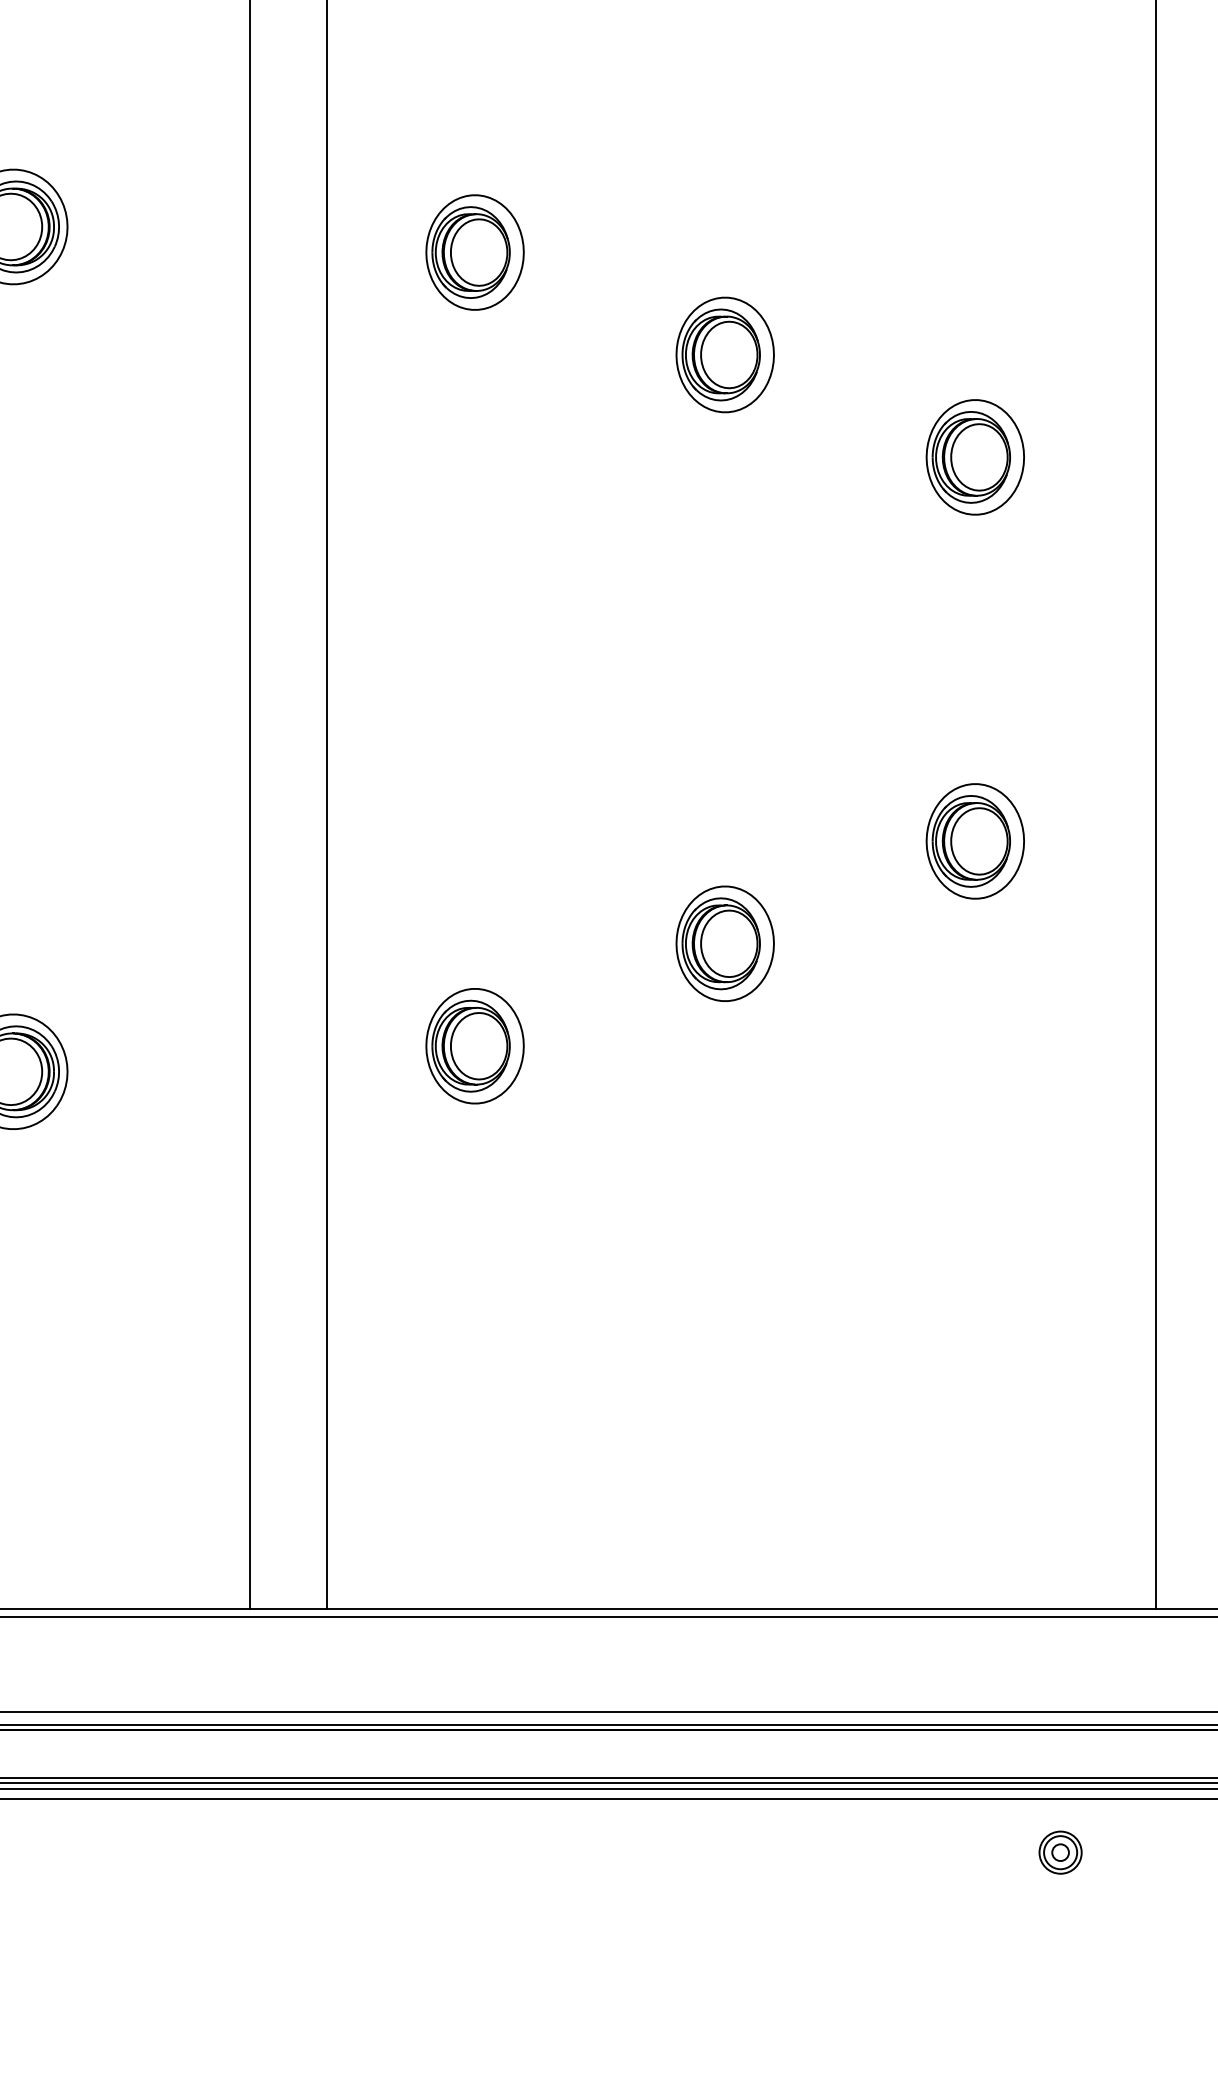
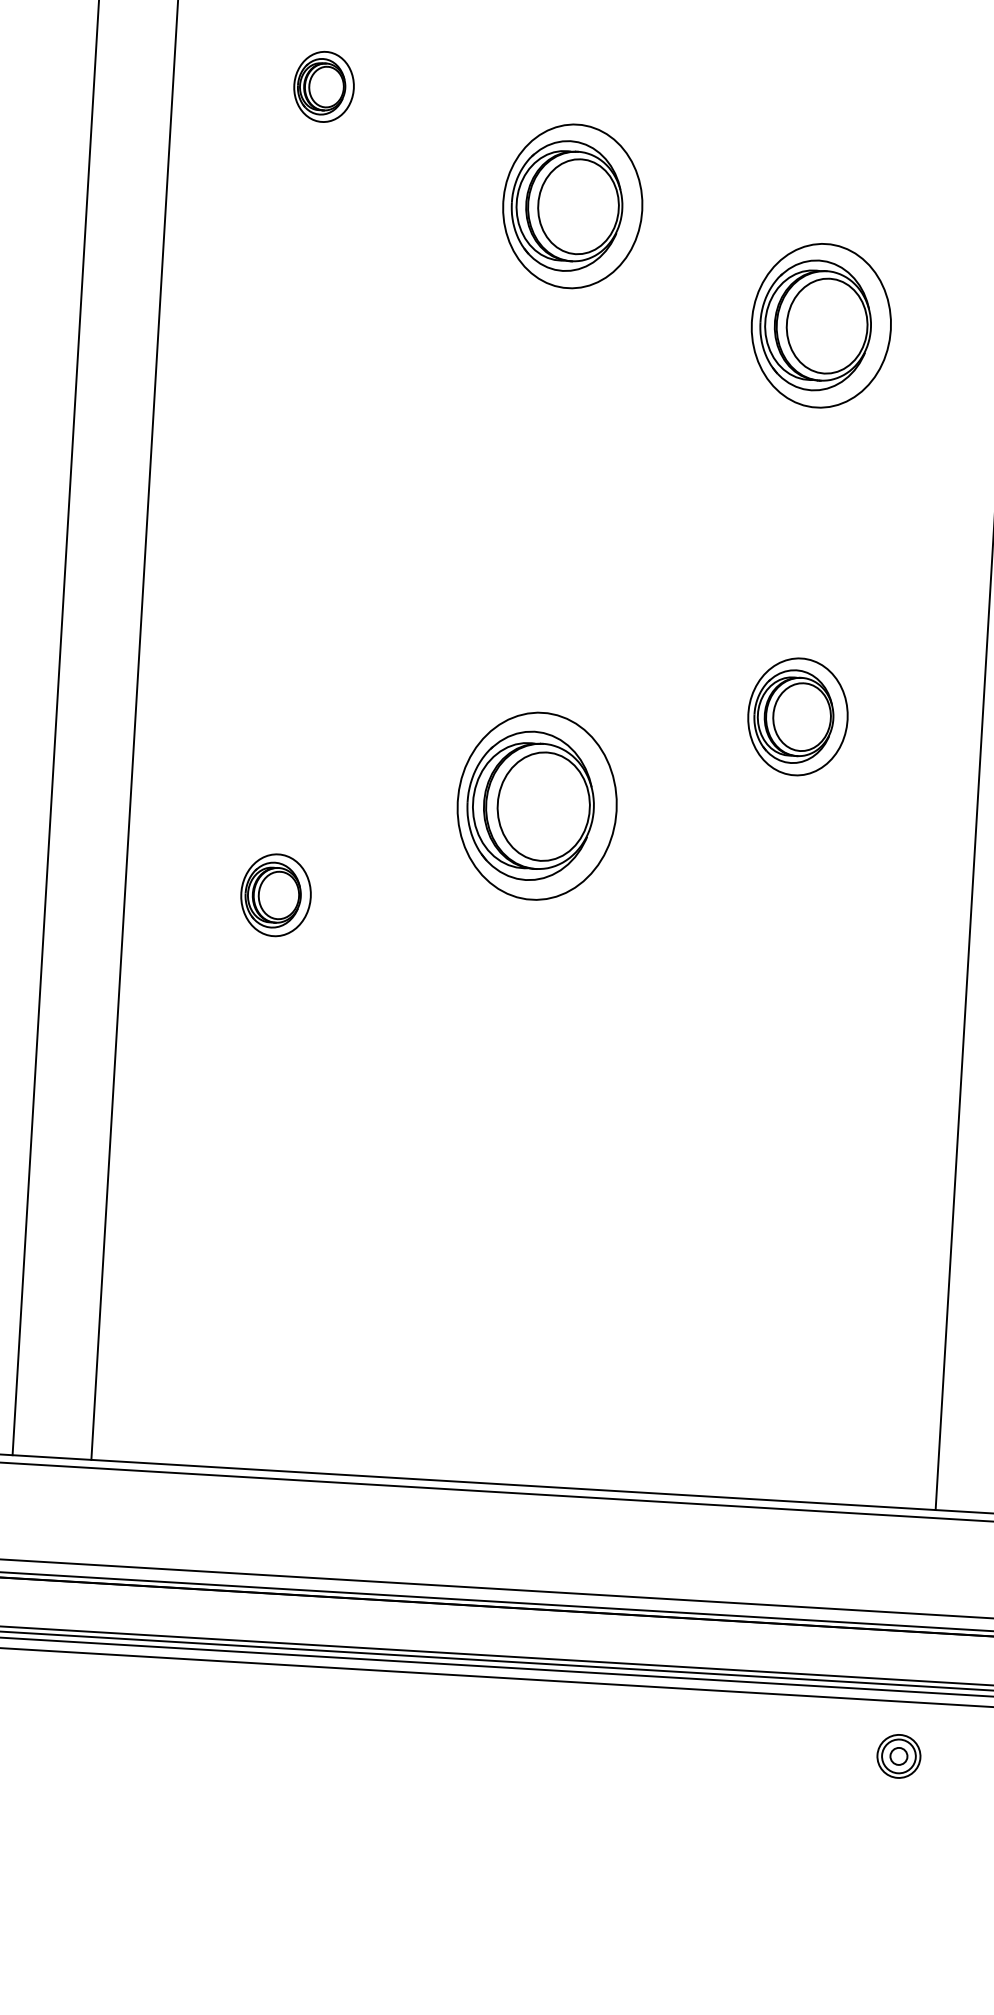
part: (474, 252) -> (323, 86), size x0.6
part: (724, 354) -> (571, 205), size x1.4
part: (974, 457) -> (820, 325), size x1.4
part: (724, 943) -> (536, 805), size x1.6
part: (474, 1046) -> (275, 895), size x0.7
part: (1060, 1852) -> (898, 1756), moved

